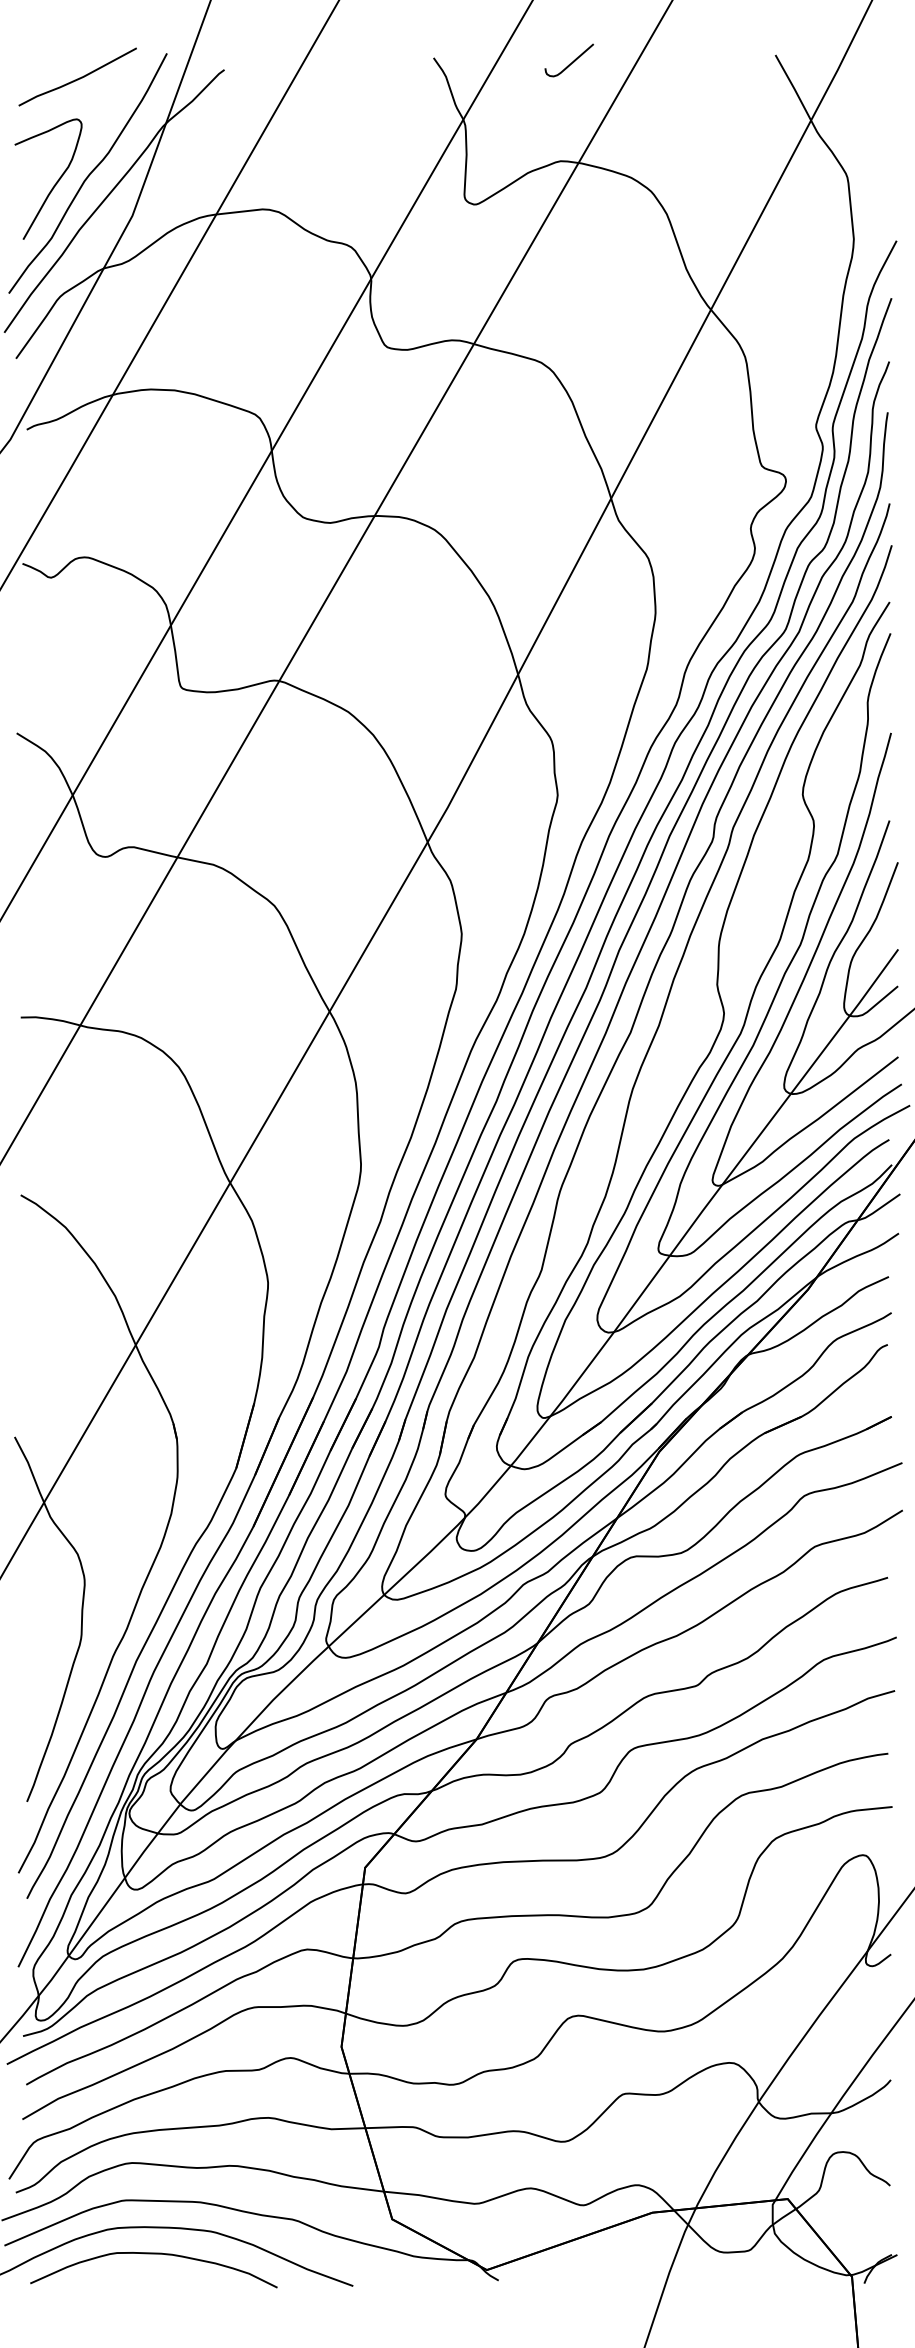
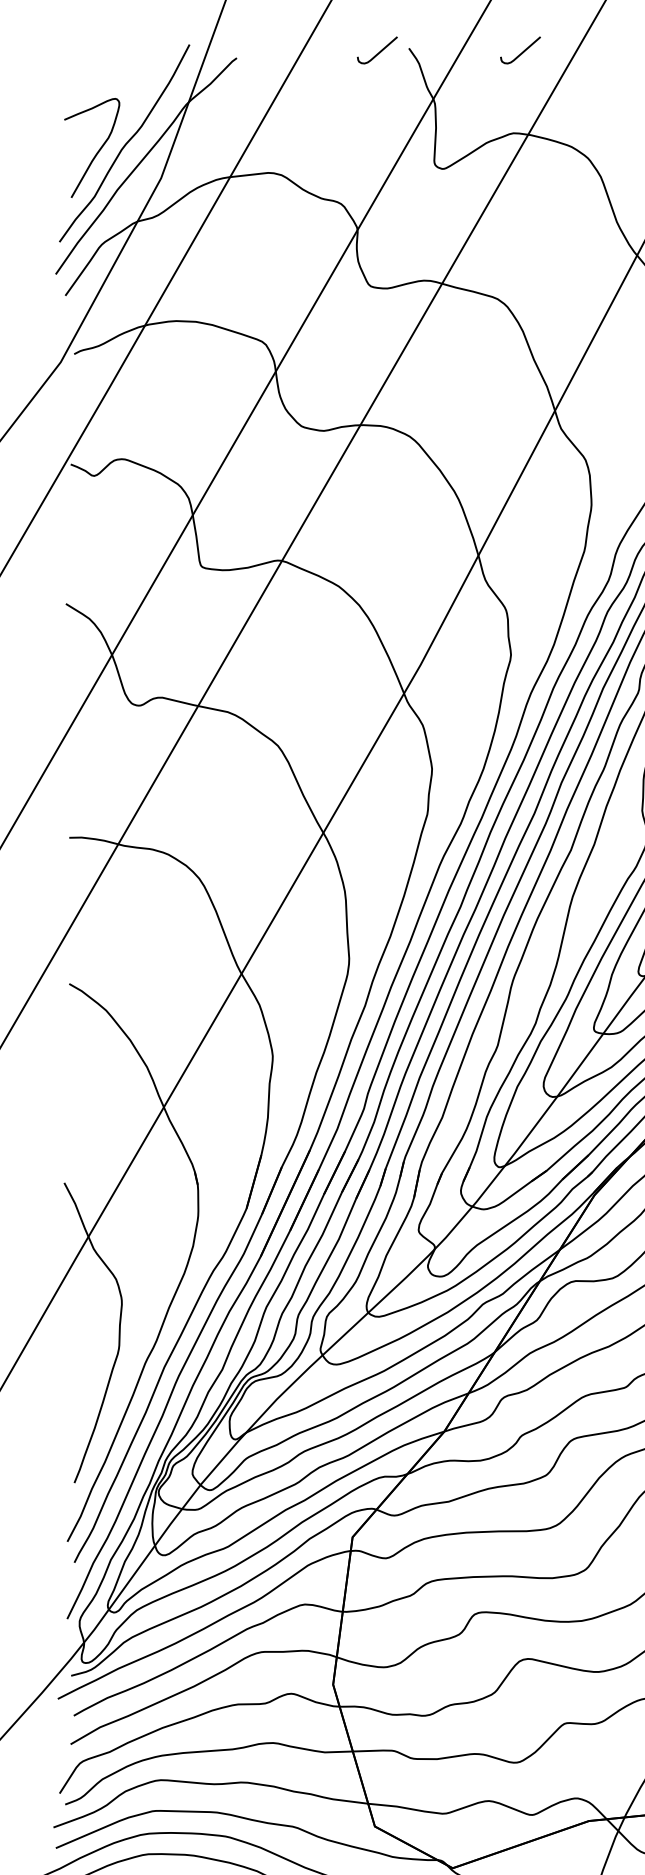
curve: (397, 62) -> (379, 52), added
line: (77, 78) -> (115, 65), removed

